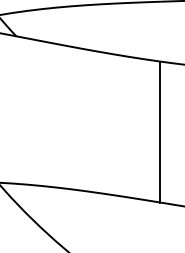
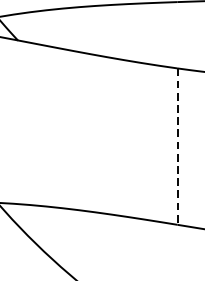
line: (160, 132) -> (177, 147), solid -> dashed

